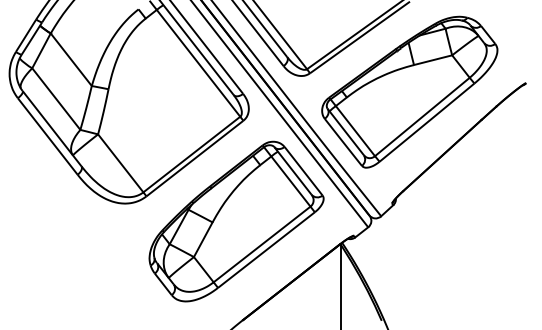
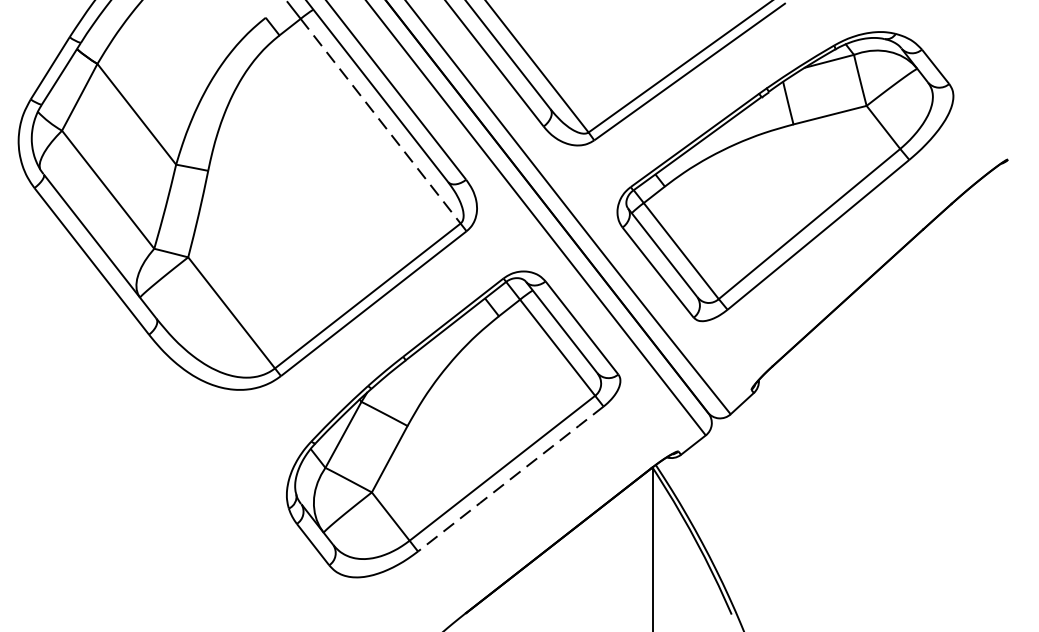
line: (198, 63) -> (380, 121), solid -> dashed
line: (266, 249) -> (510, 477), solid -> dashed

